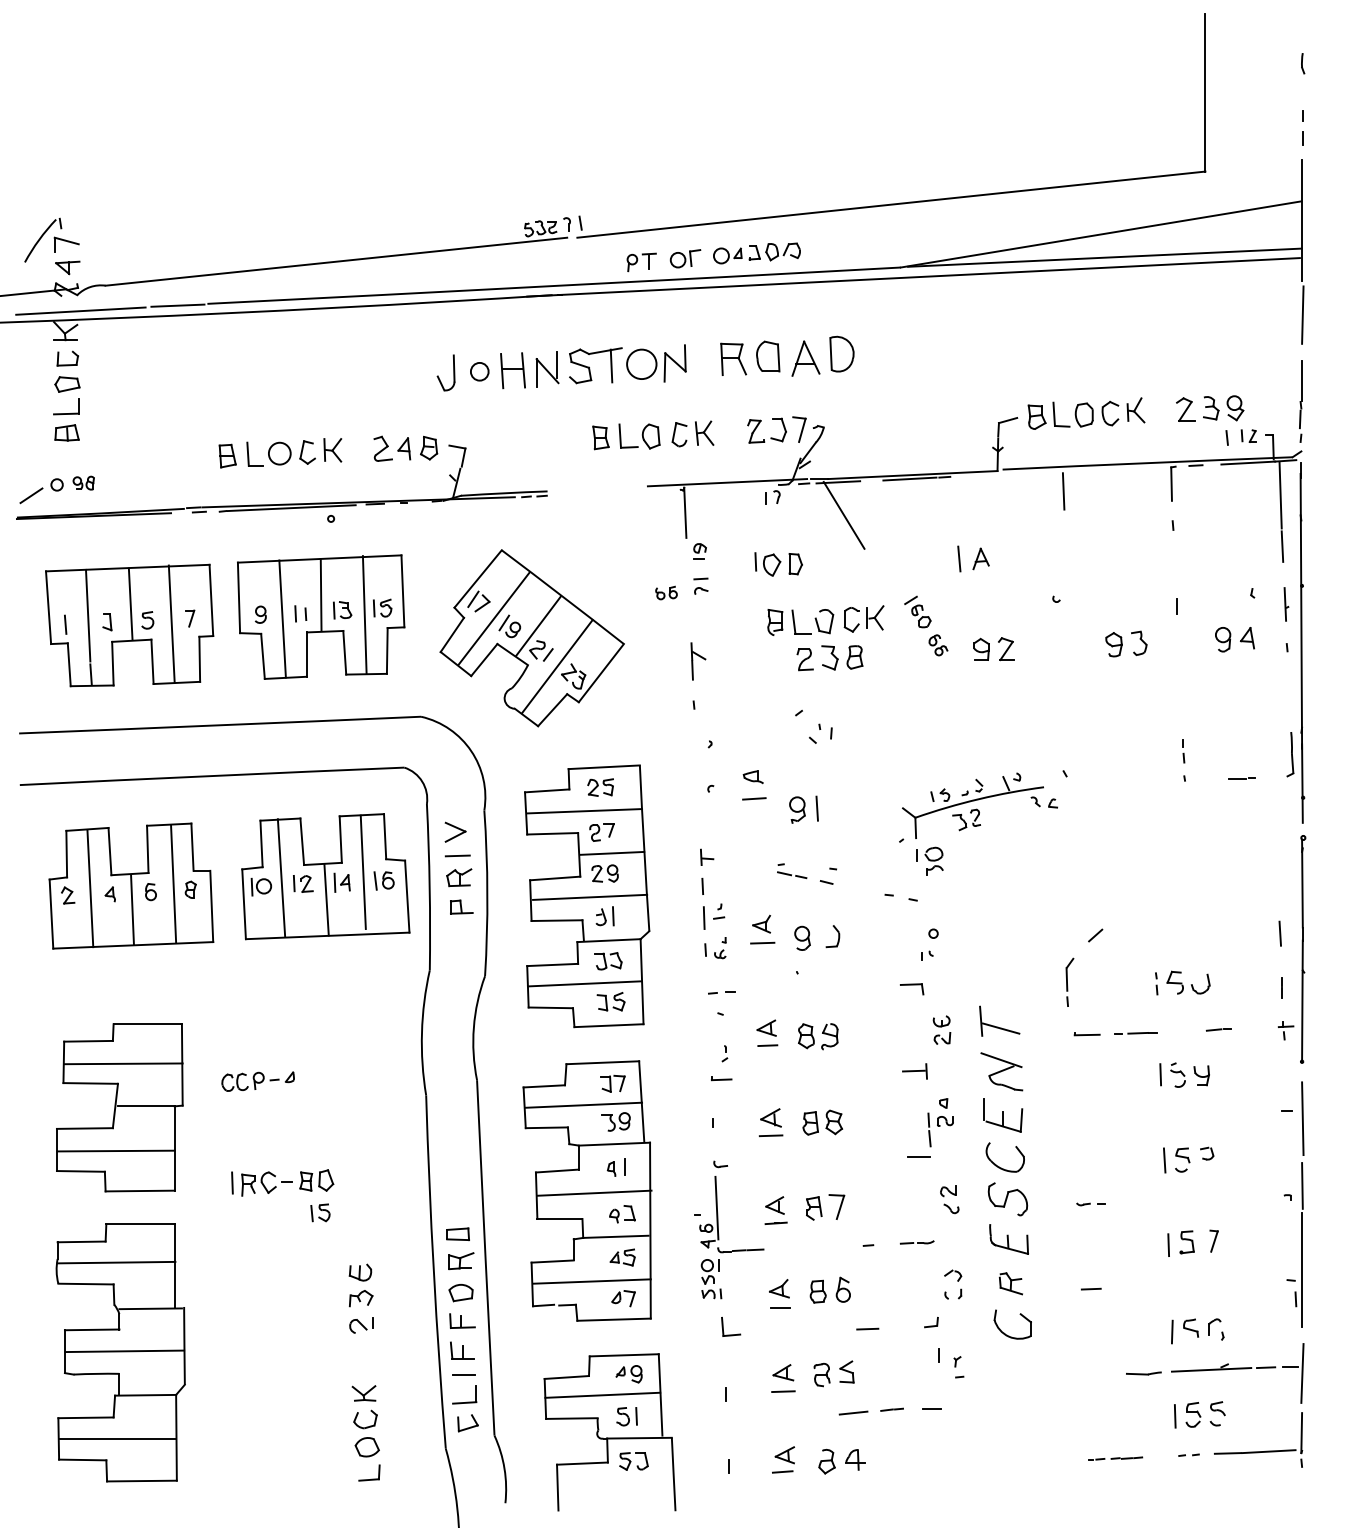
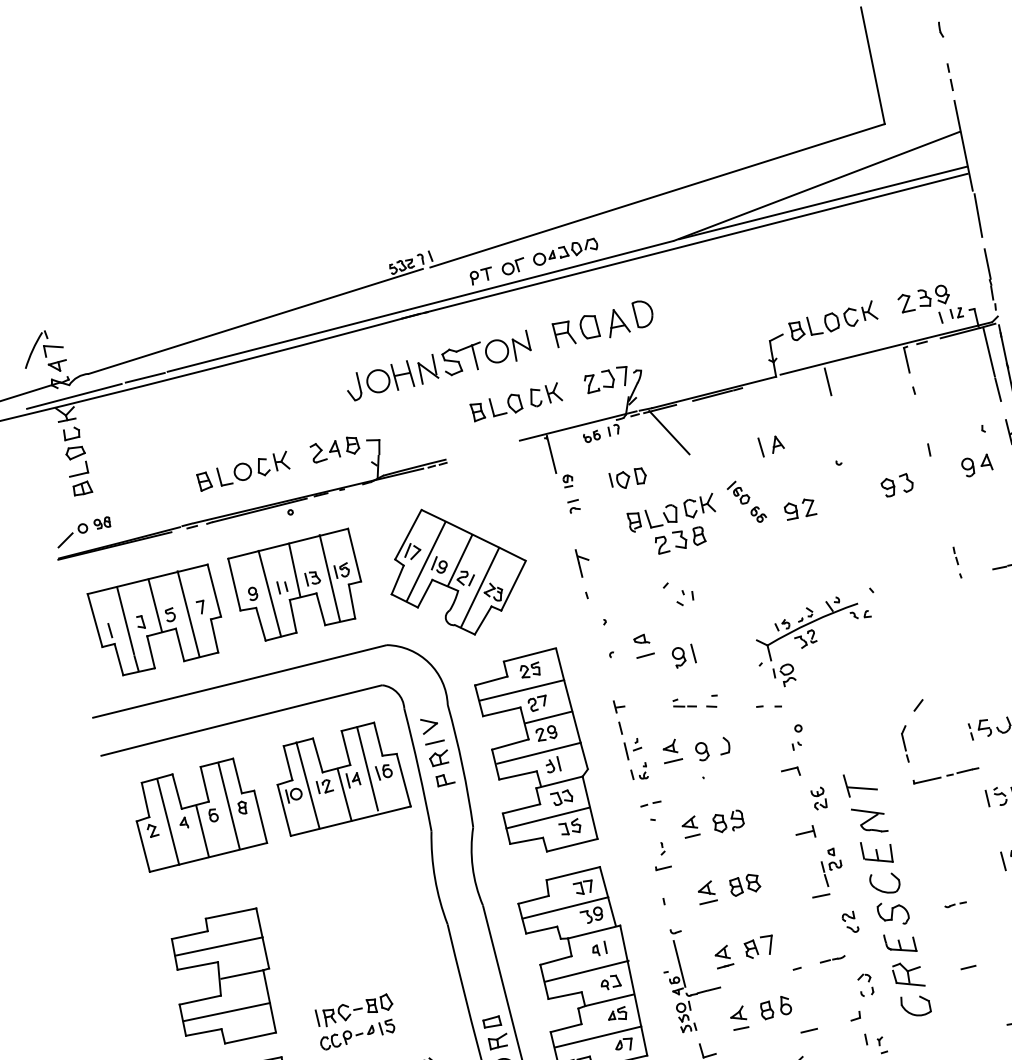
circle: (479, 371) -> (378, 381), size x1.67
part: (666, 592) -> (591, 436), moved
part: (1086, 1033) -> (926, 779), size x1.43
part: (257, 1081) -> (347, 1038), moved
part: (1010, 1283) -> (907, 975), size x1.67

